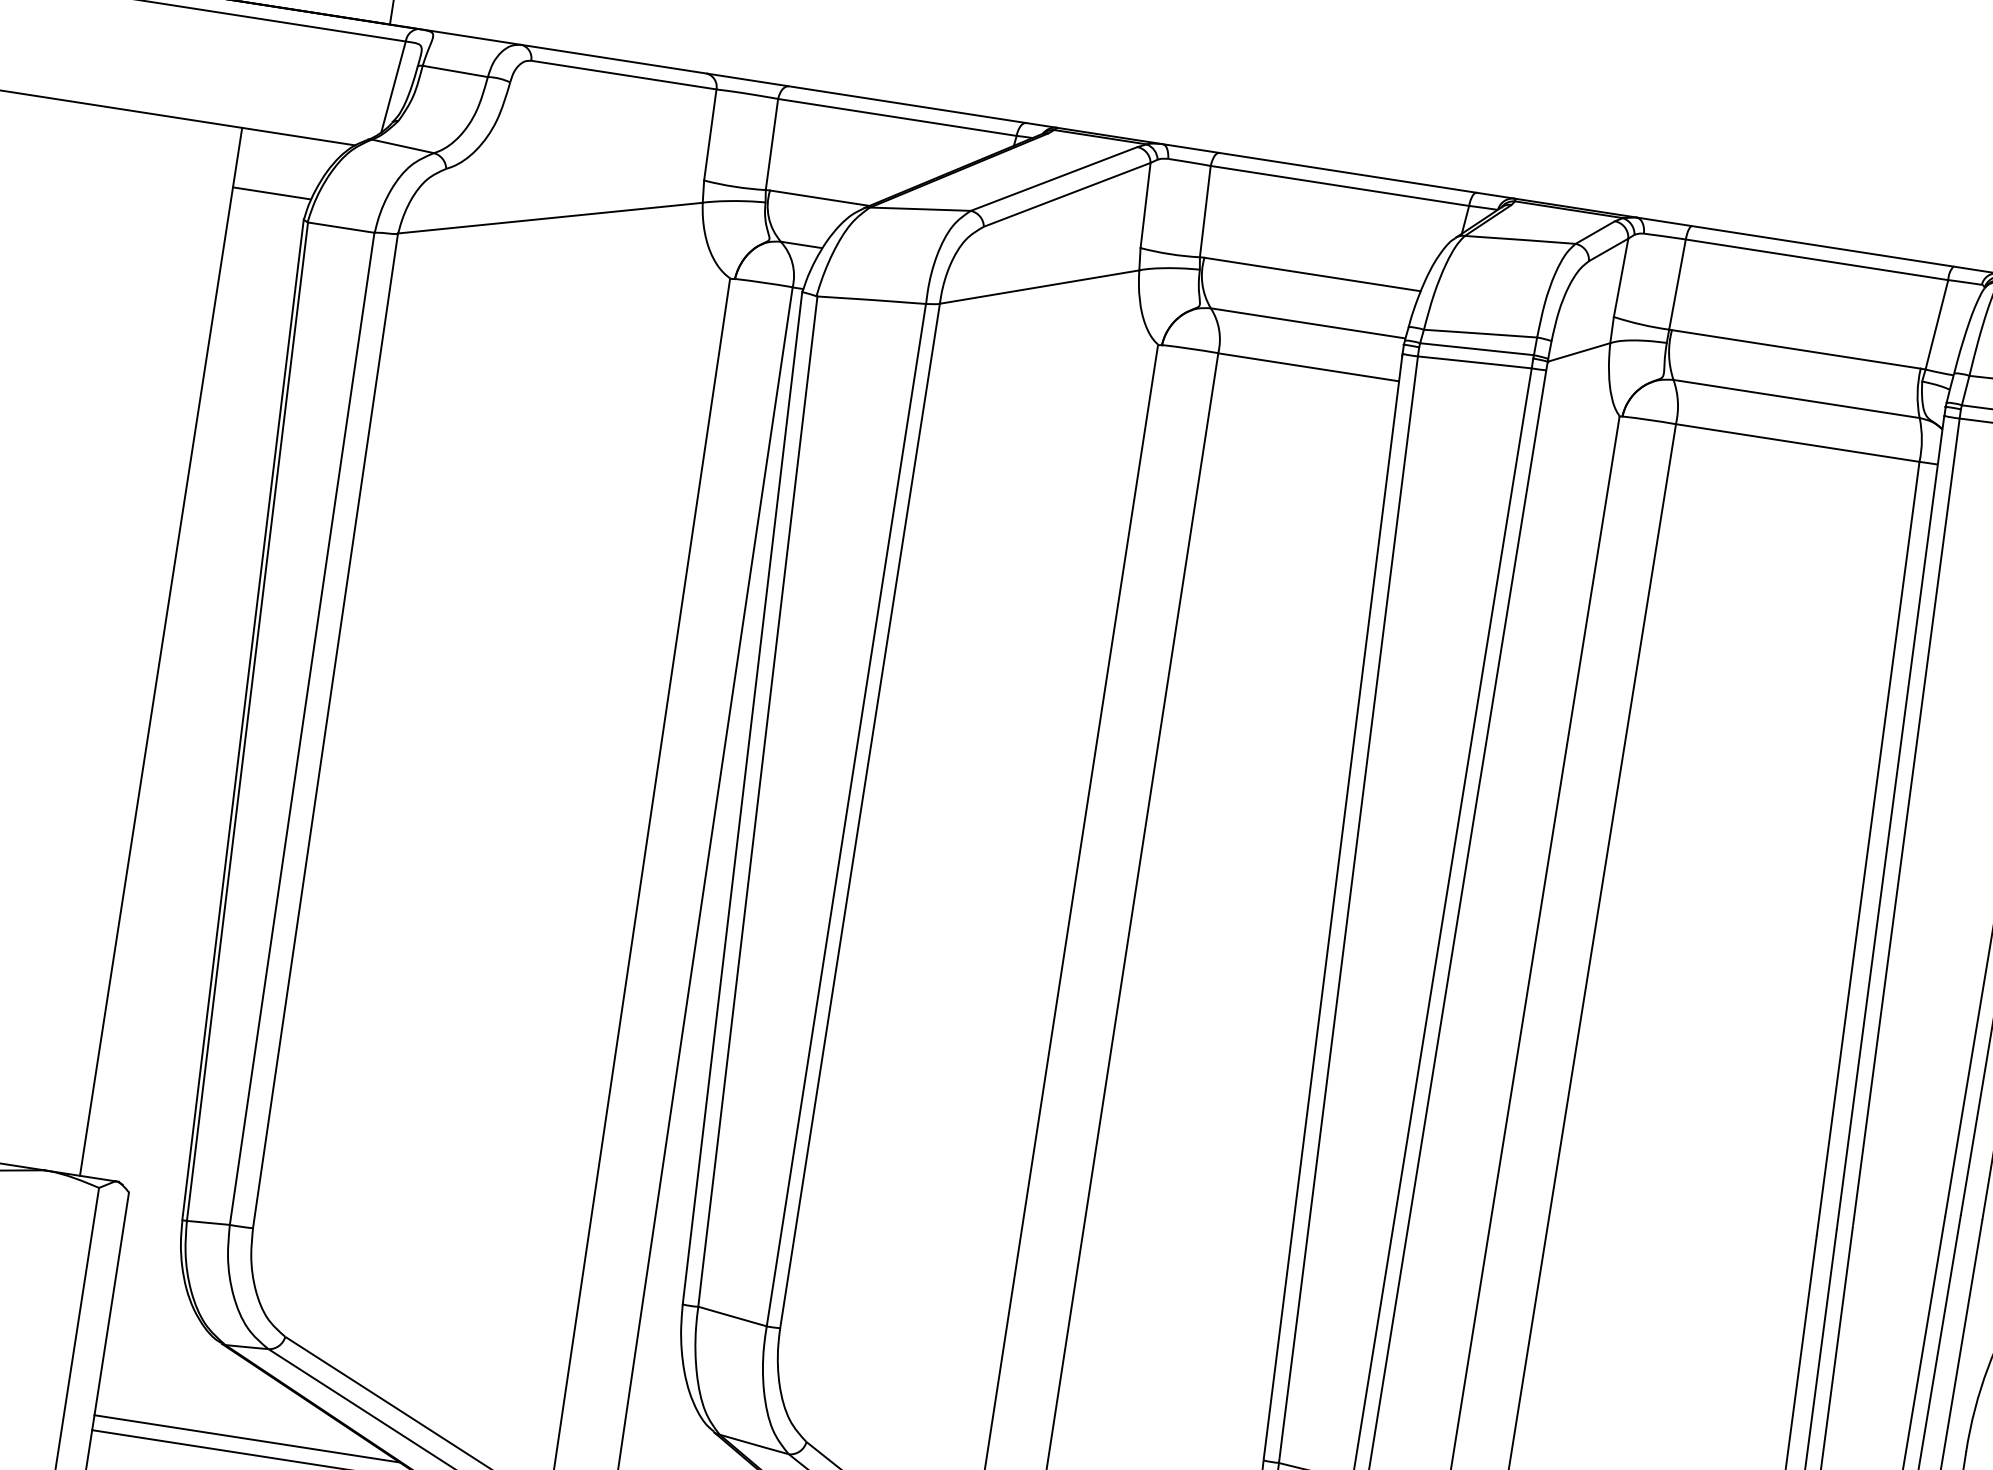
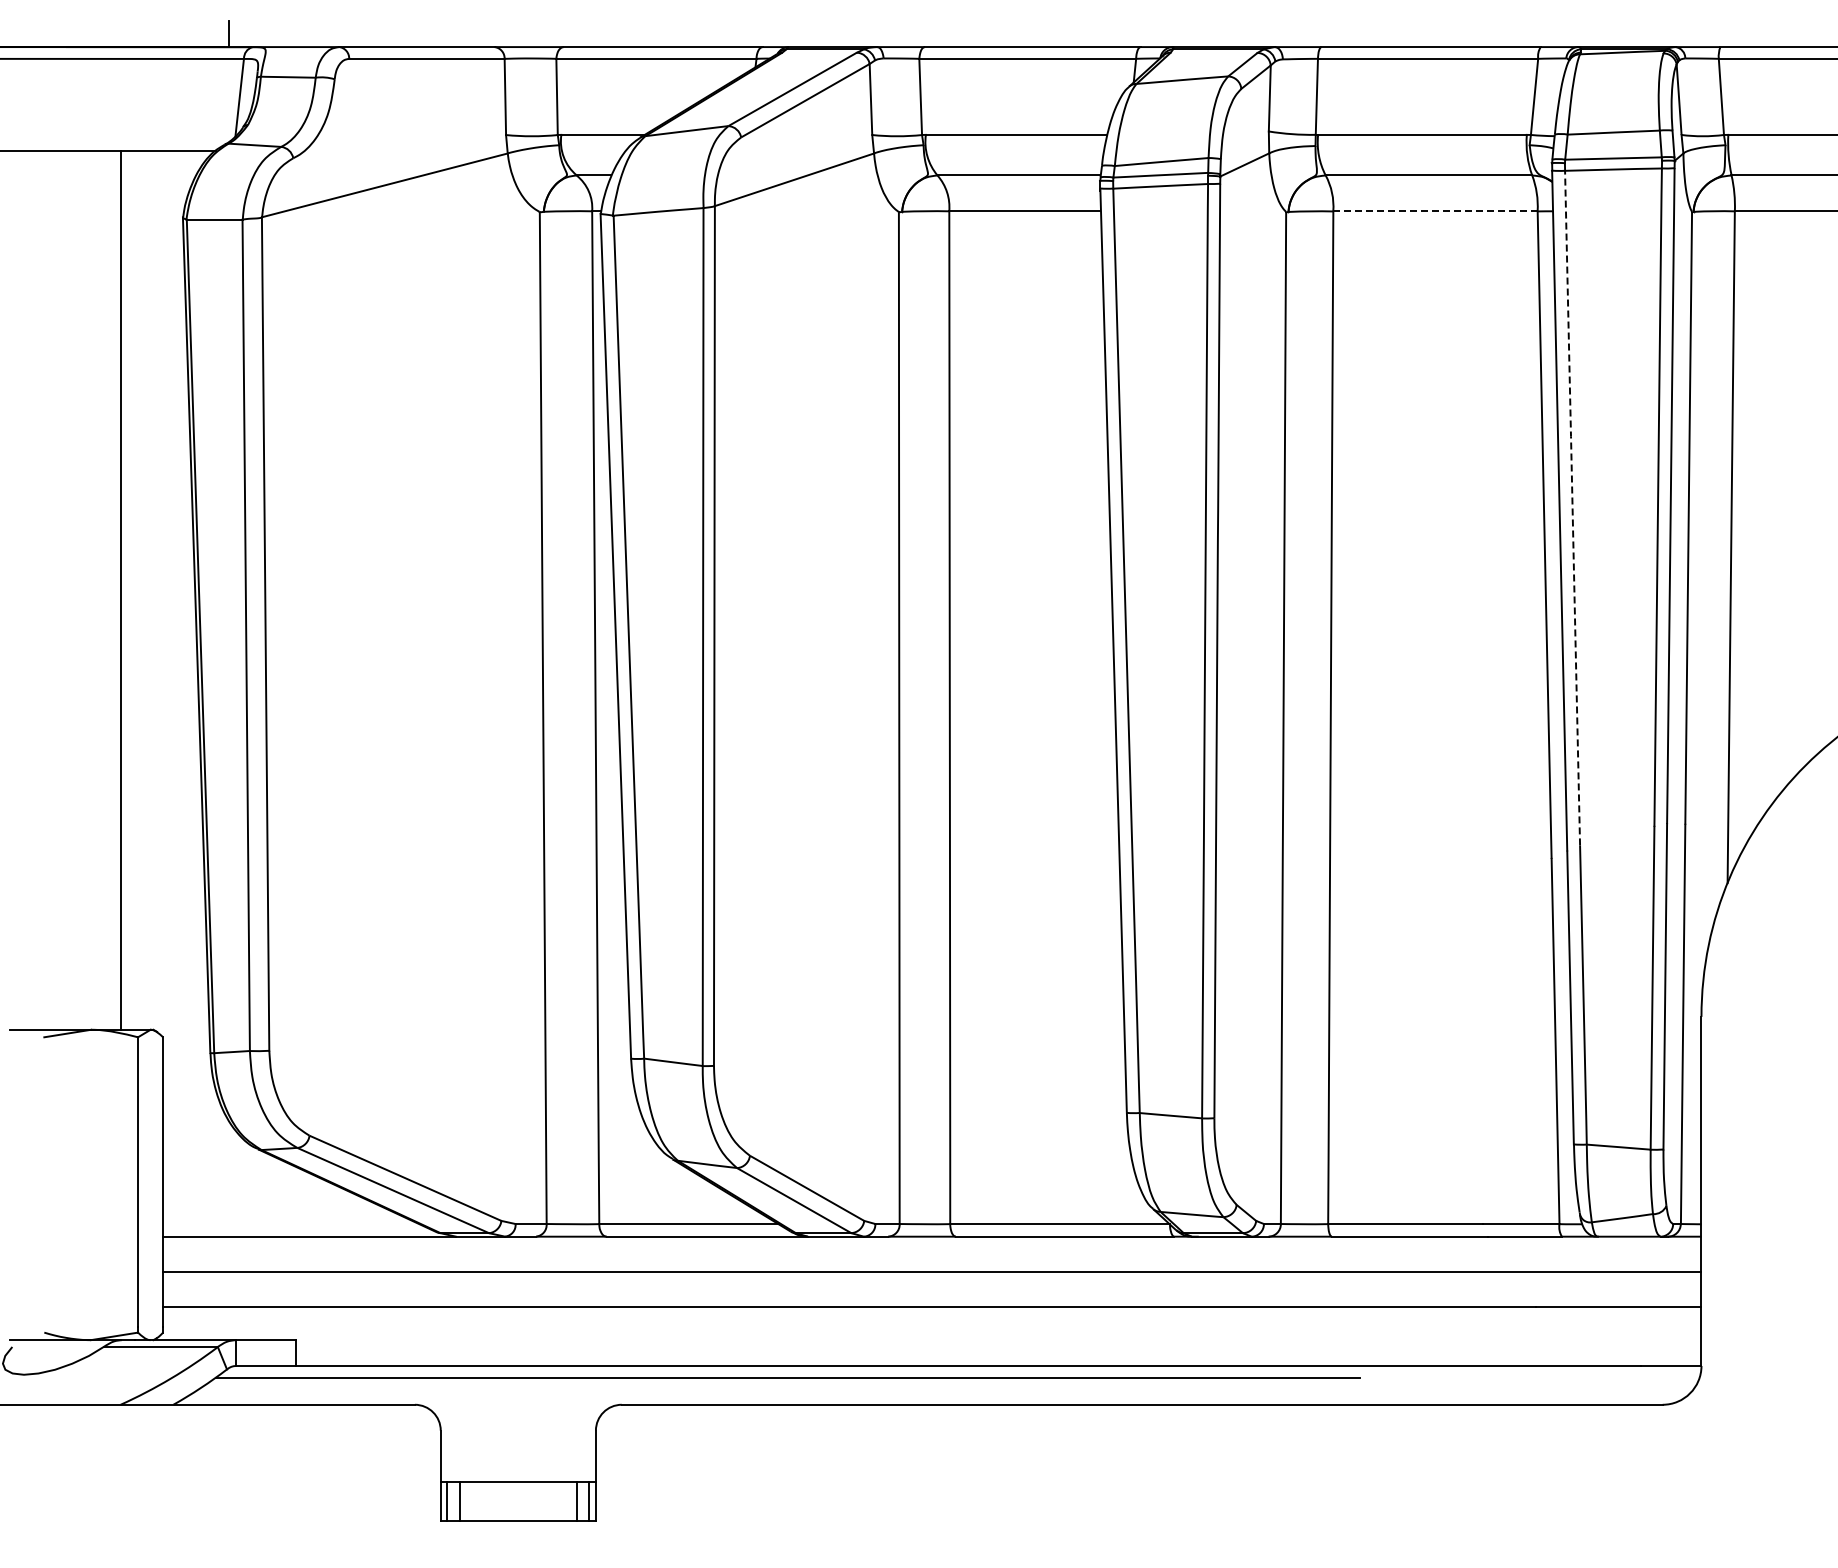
line: (270, 193) -> (152, 200), removed
line: (1798, 443) -> (1436, 211), solid -> dashed
line: (1906, 822) -> (1572, 508), solid -> dashed
line: (246, 1439) -> (290, 1224), removed

